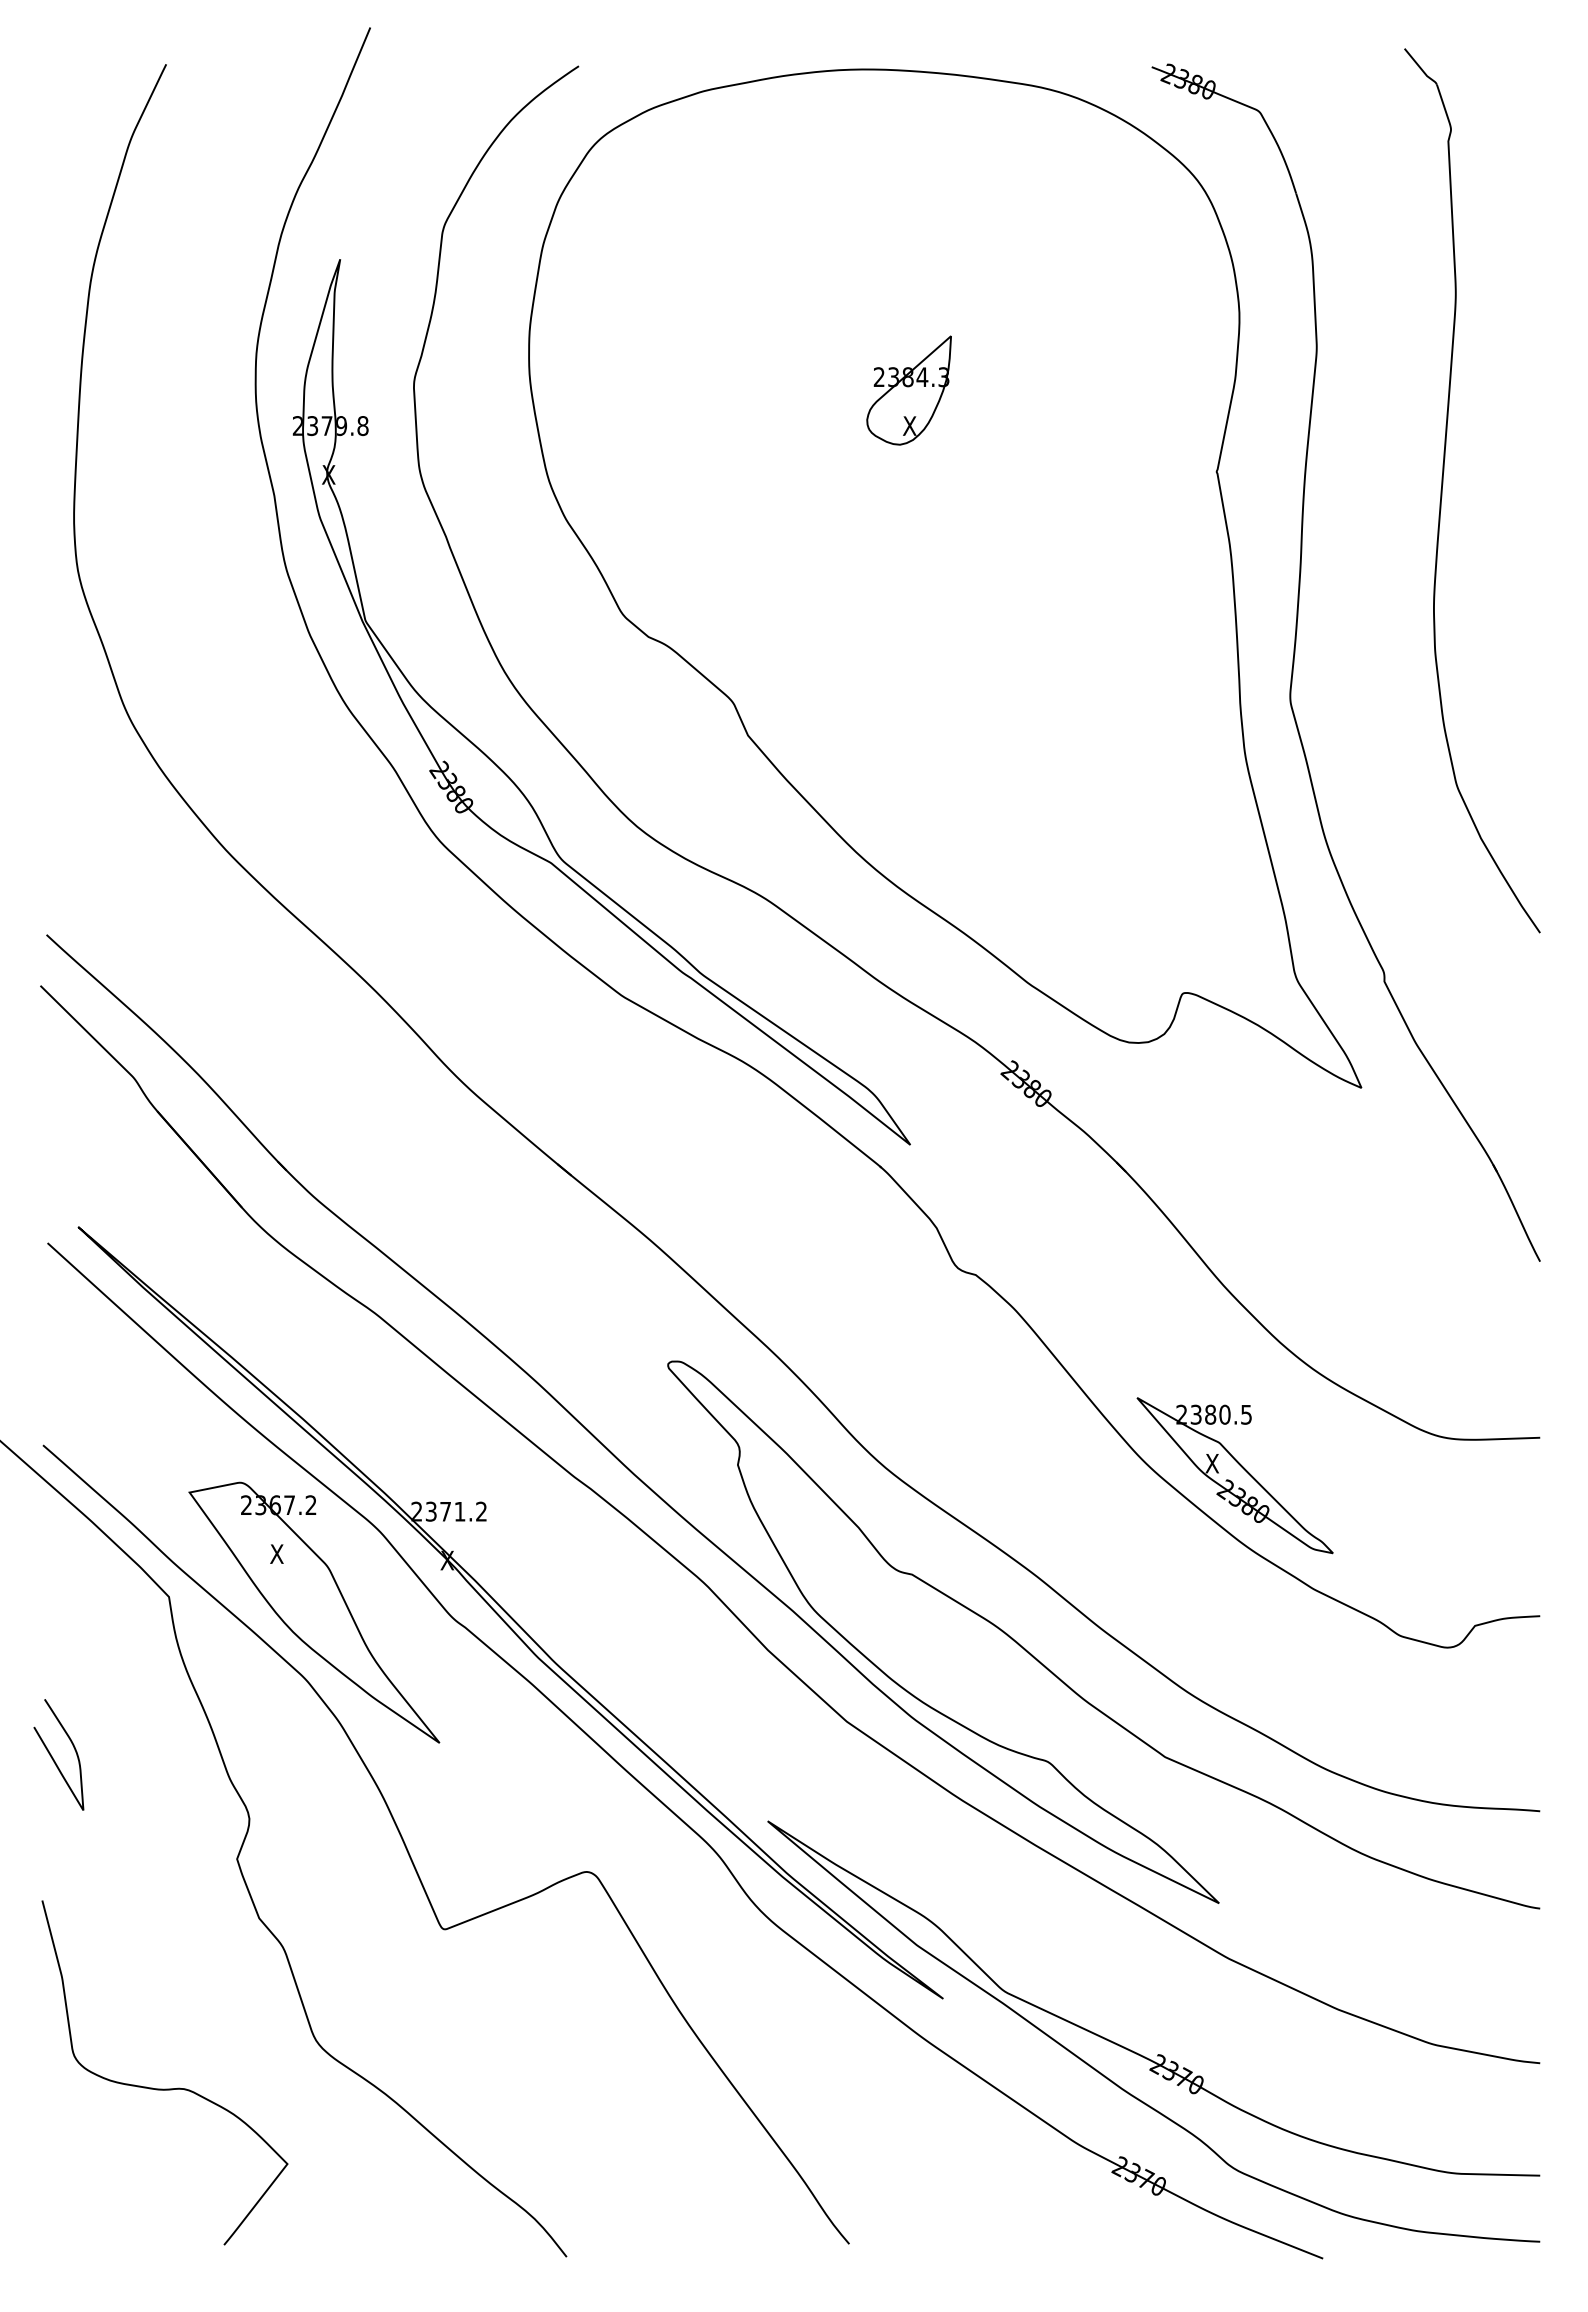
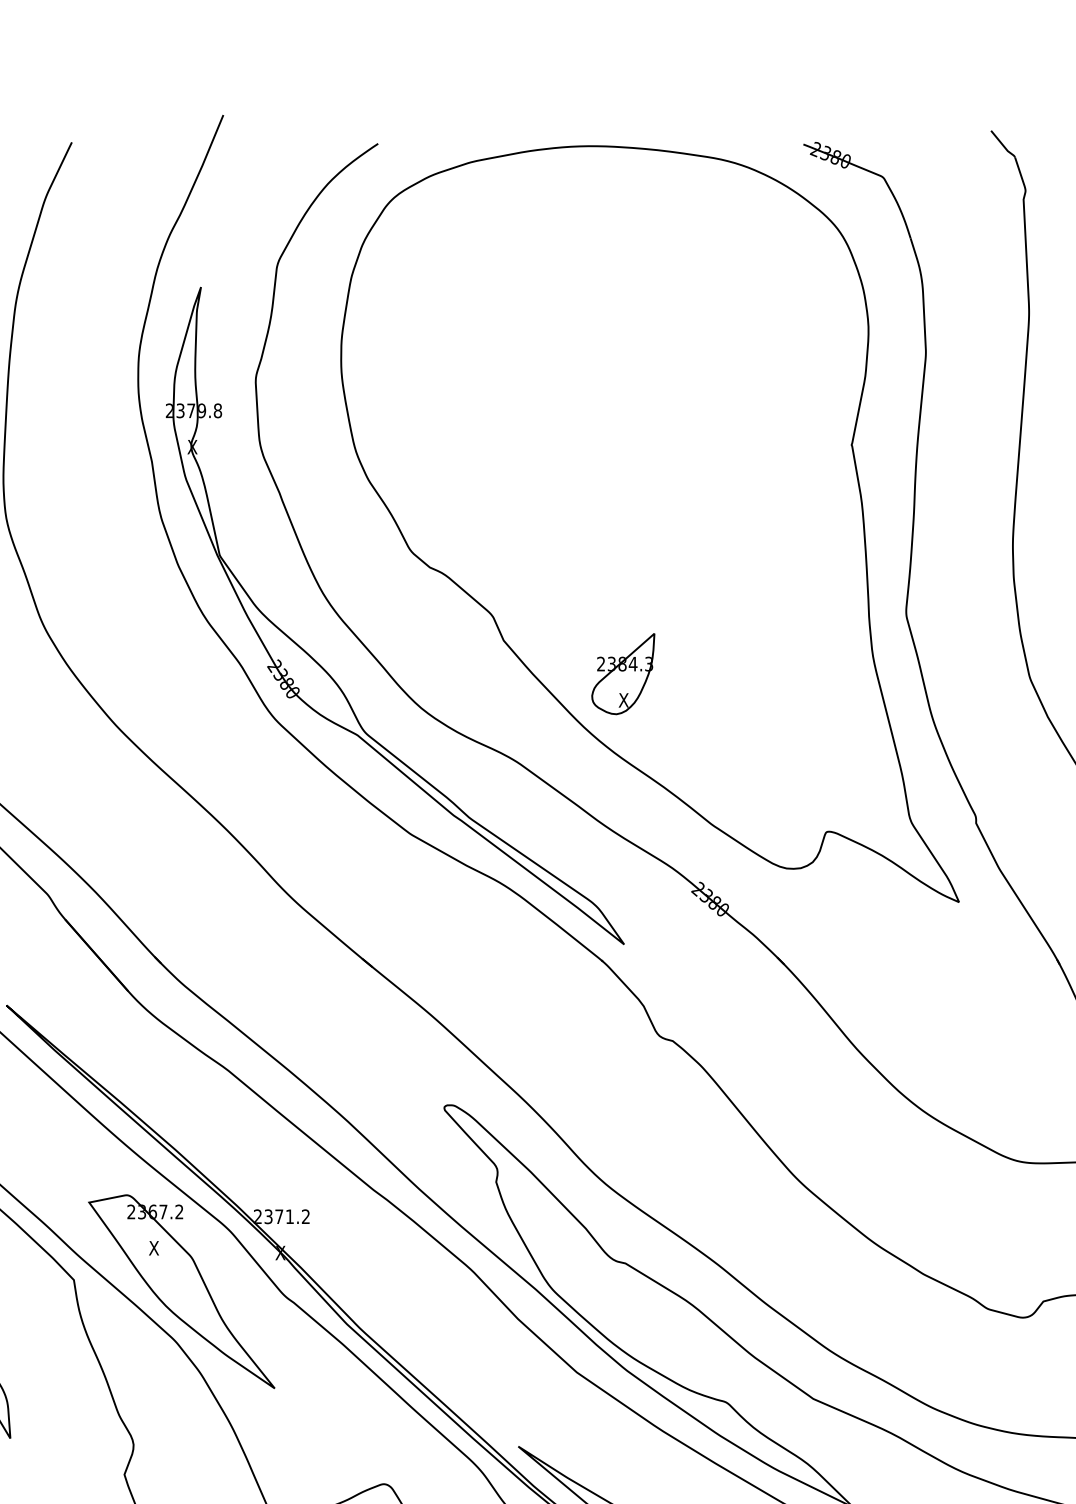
part: (908, 390) -> (622, 673), moved
part: (1234, 1475) -> (864, 1189), removed

